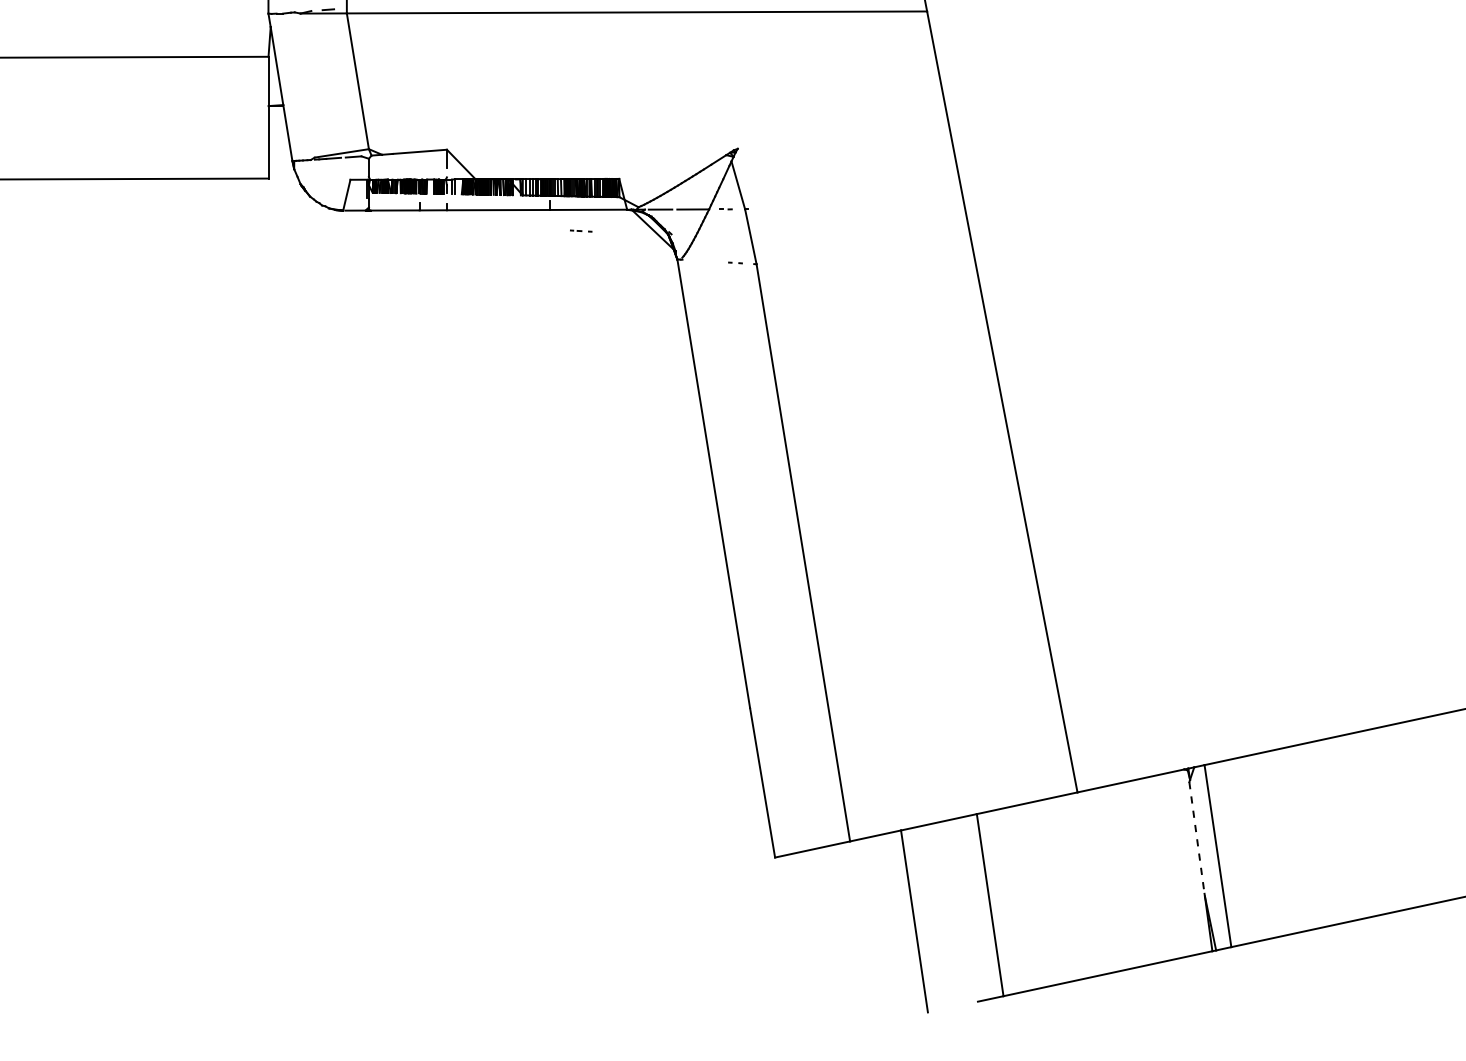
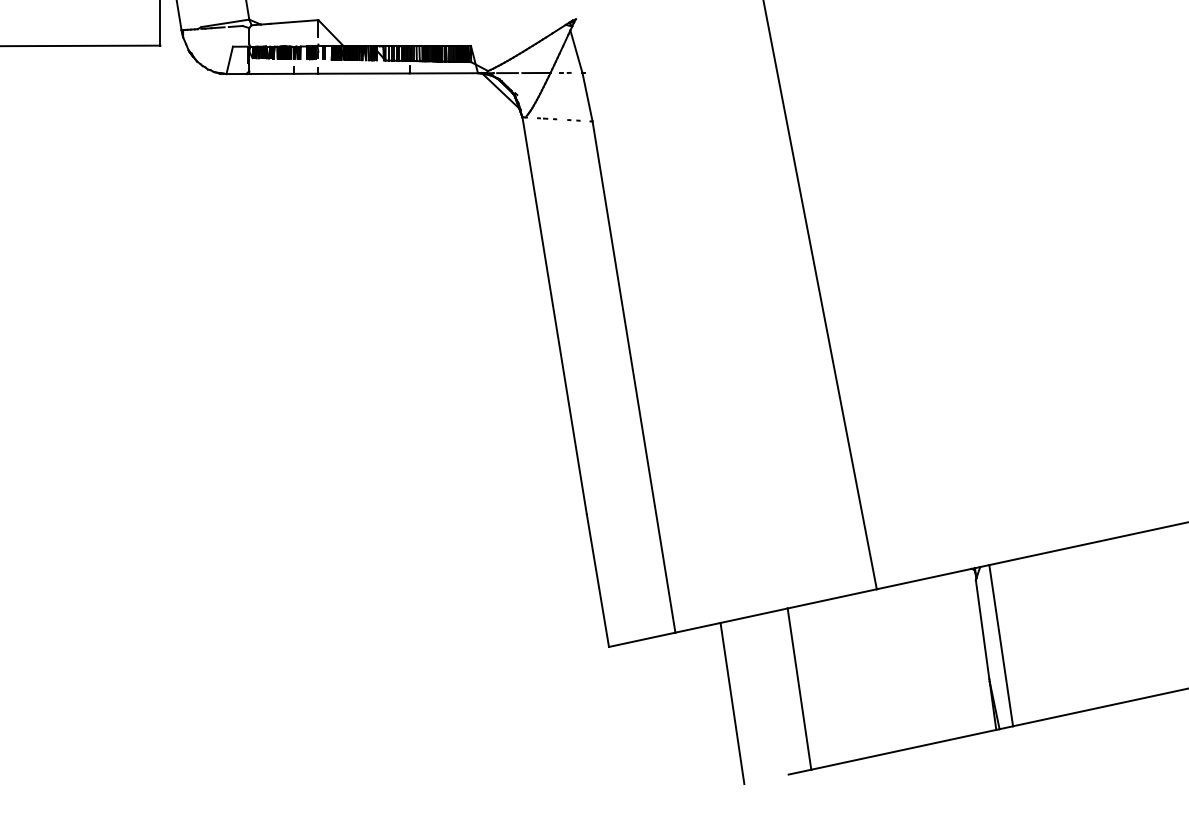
part: (581, 230) -> (547, 118), moved
line: (1197, 838) -> (983, 630), dashed -> solid

